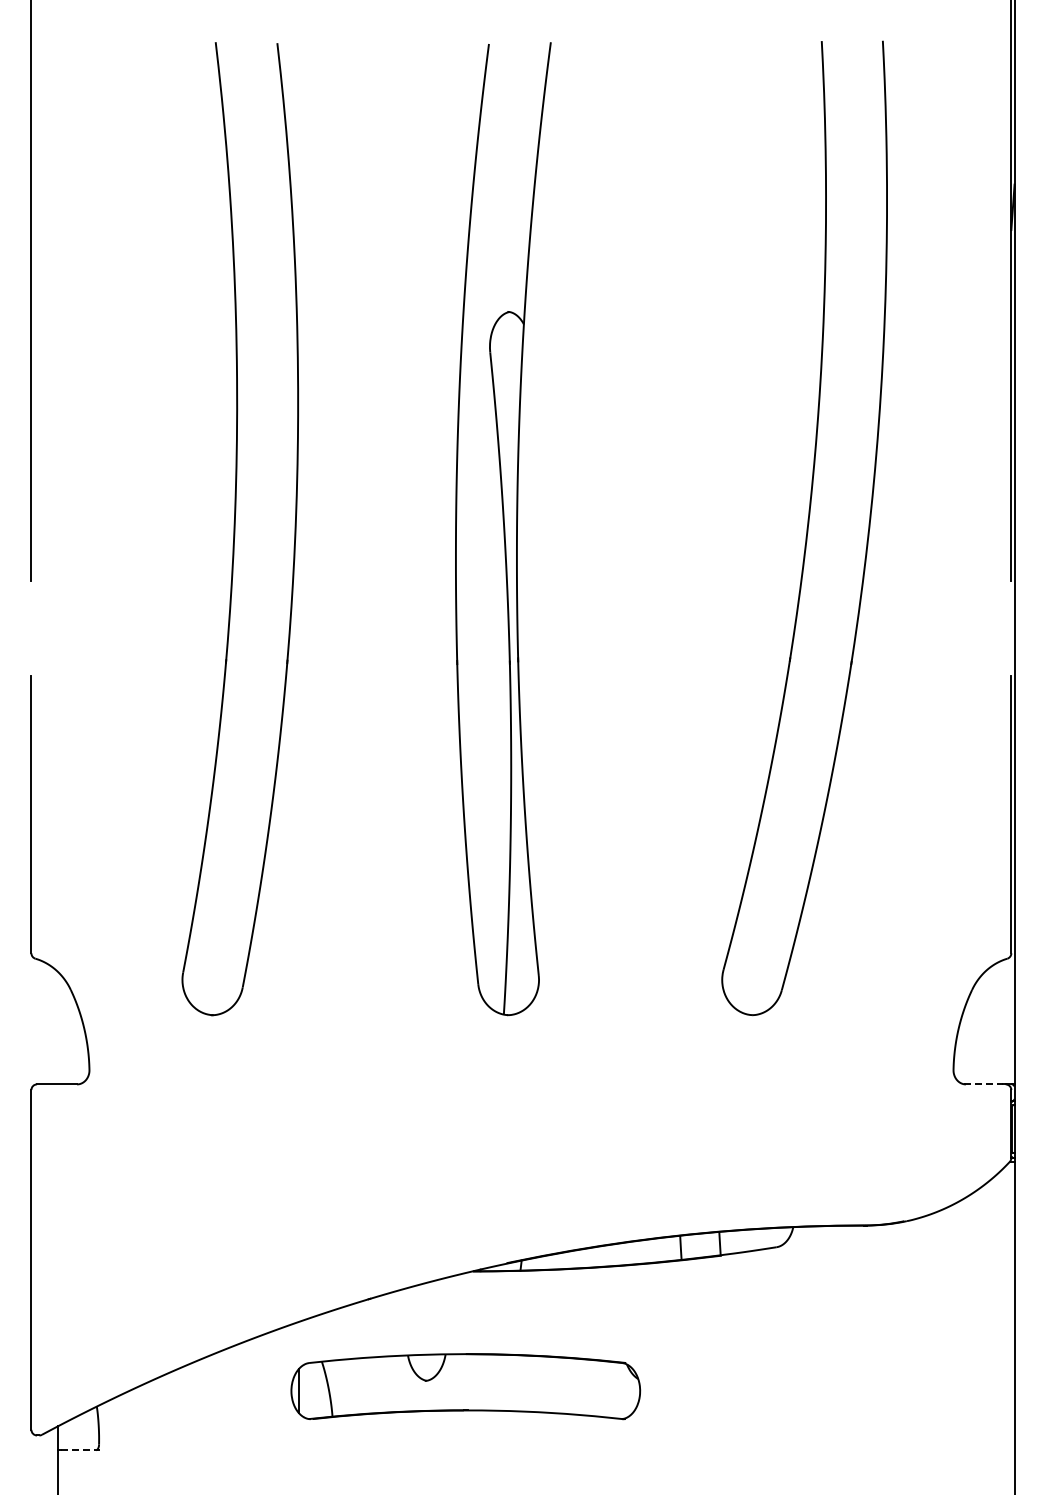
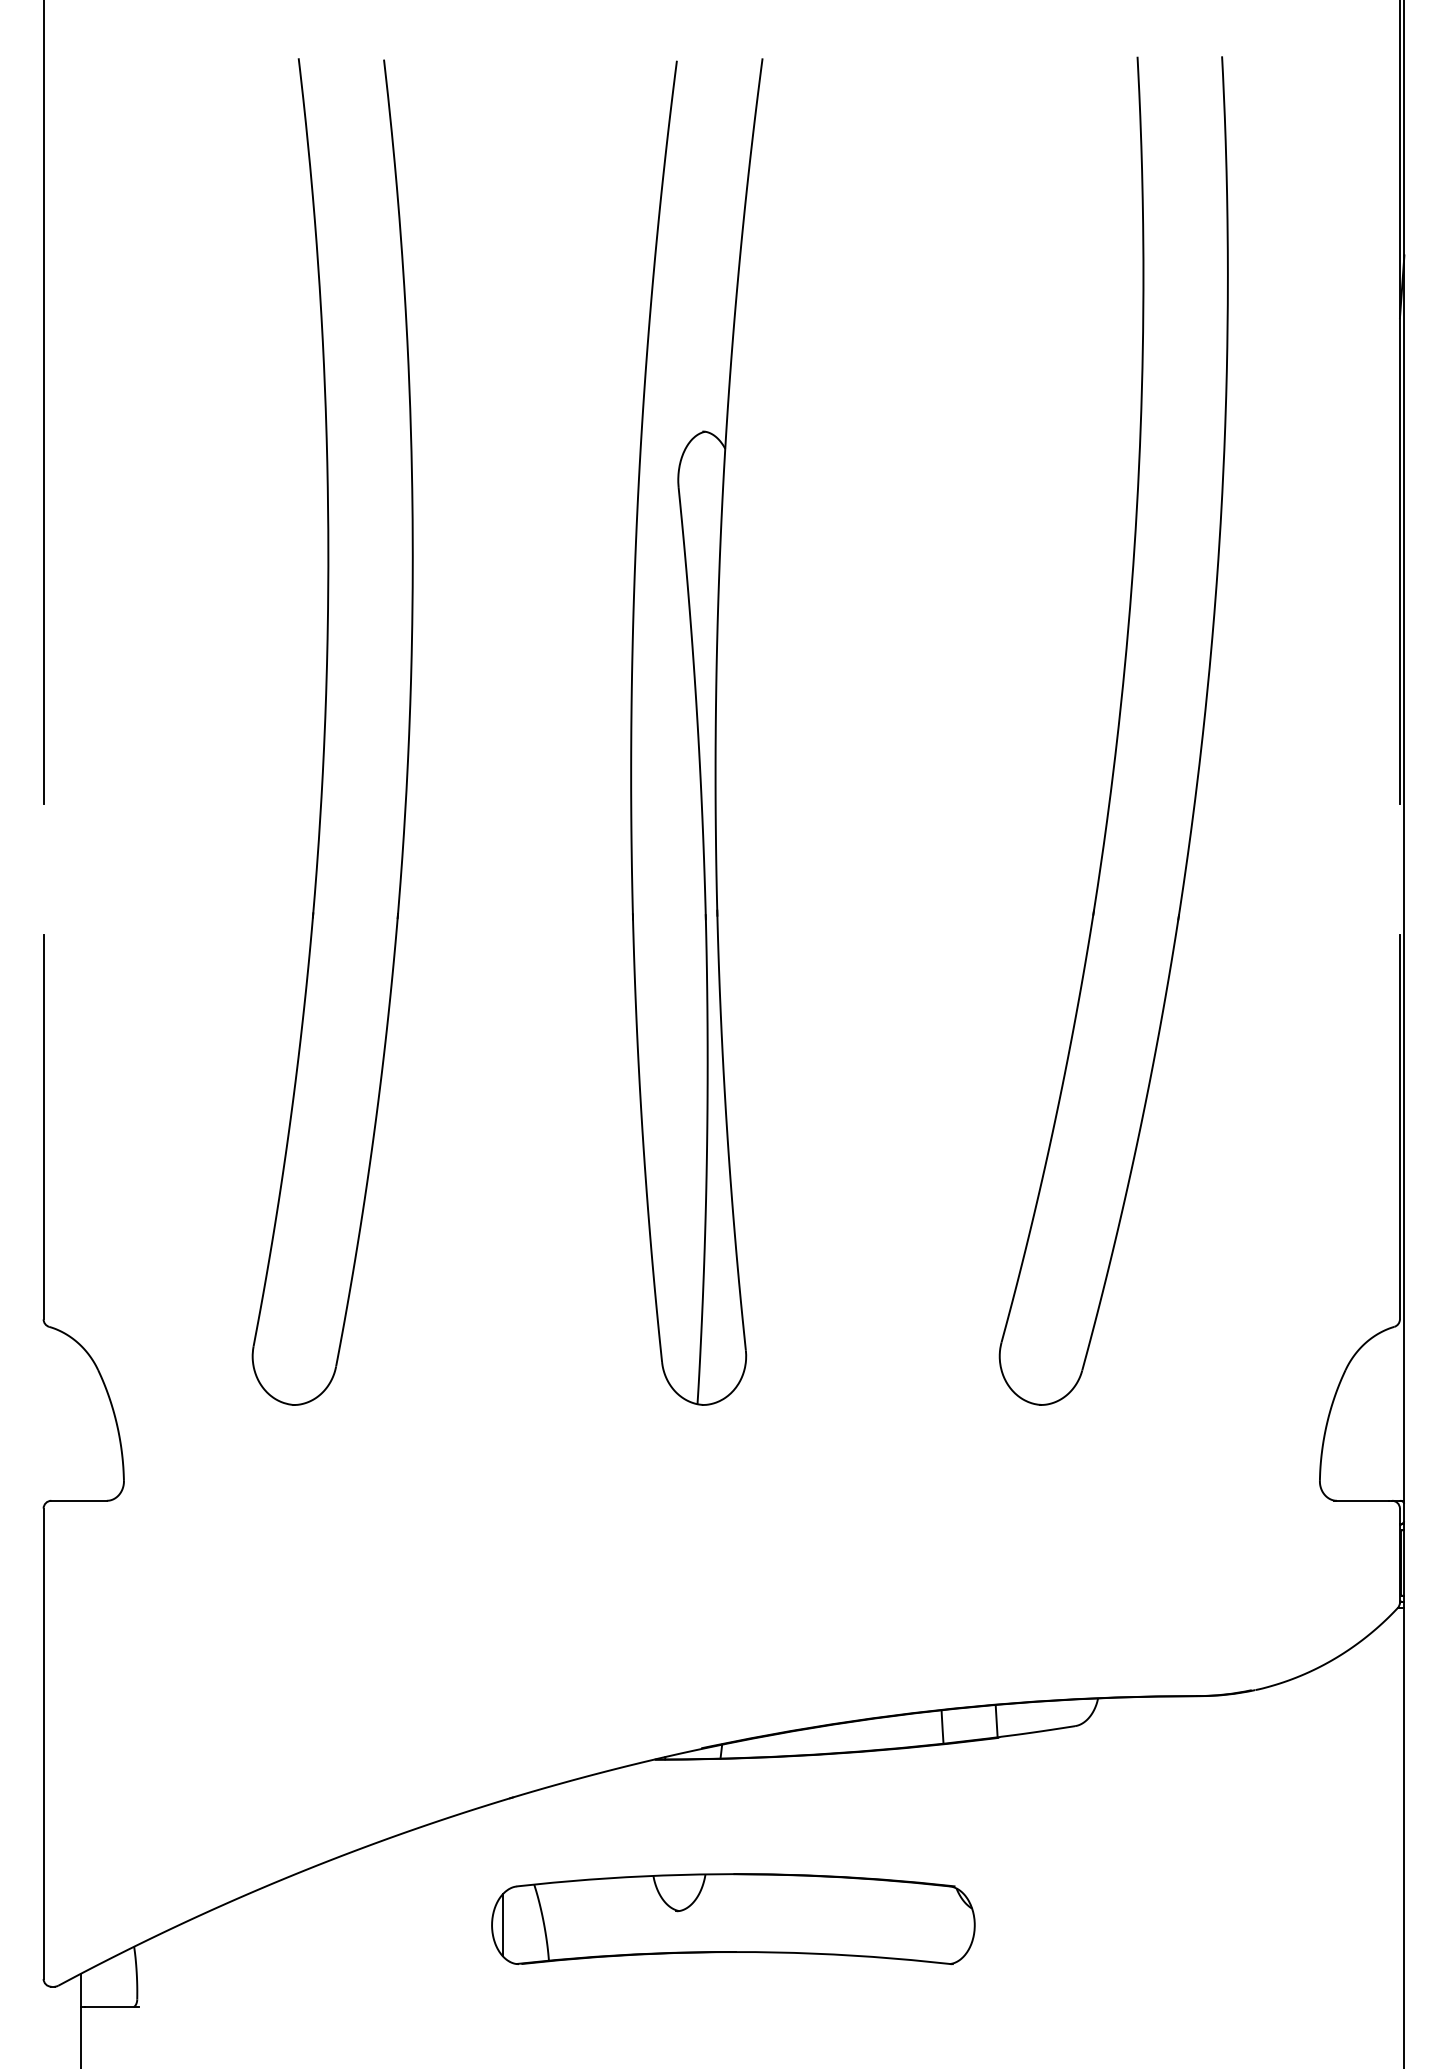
line: (983, 1084) -> (1361, 1500), dashed -> solid
part: (465, 1386) -> (732, 1918), moved
line: (81, 1450) -> (112, 2007), dashed -> solid

